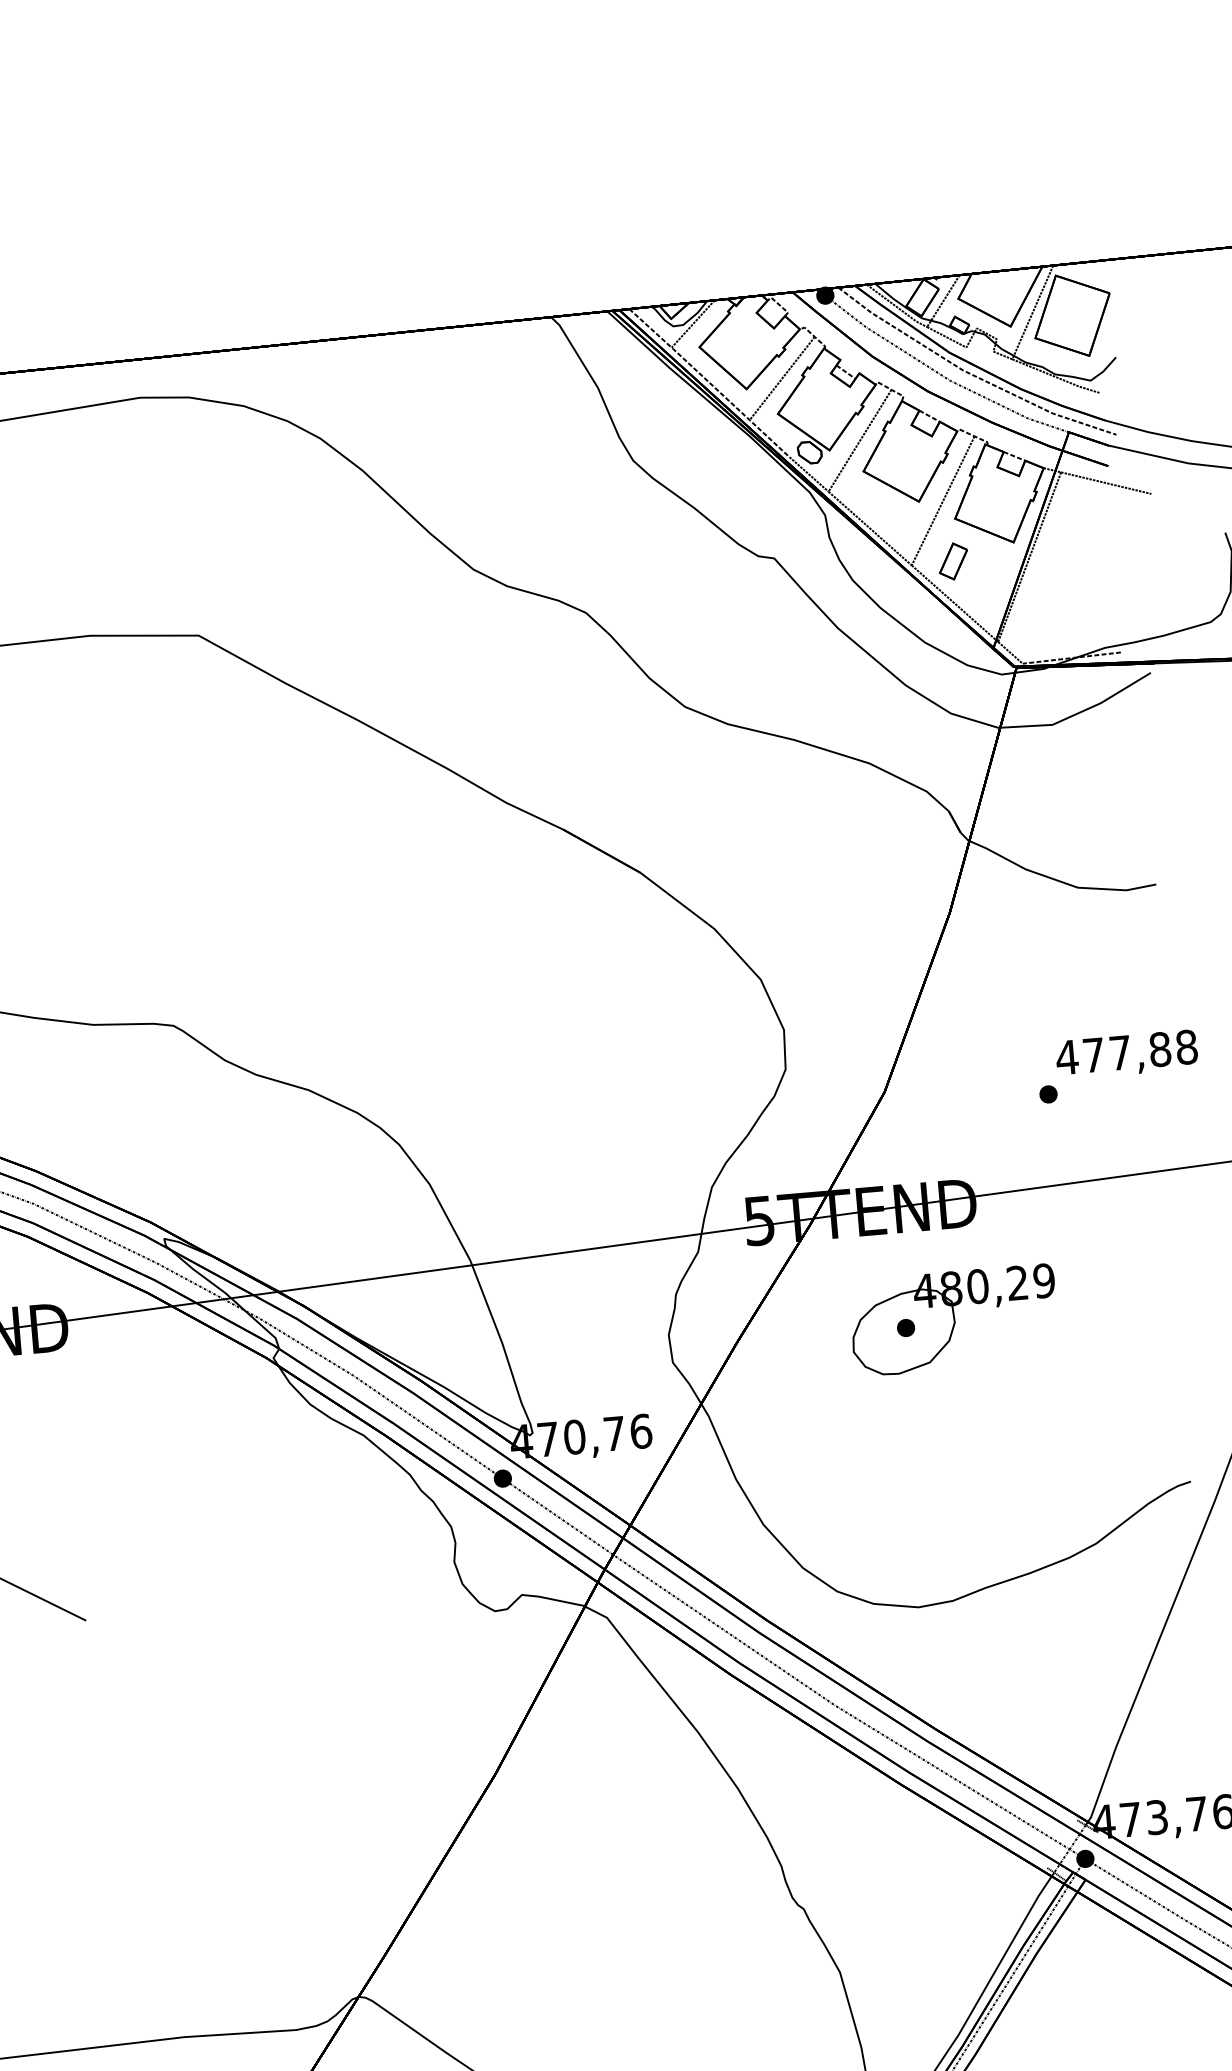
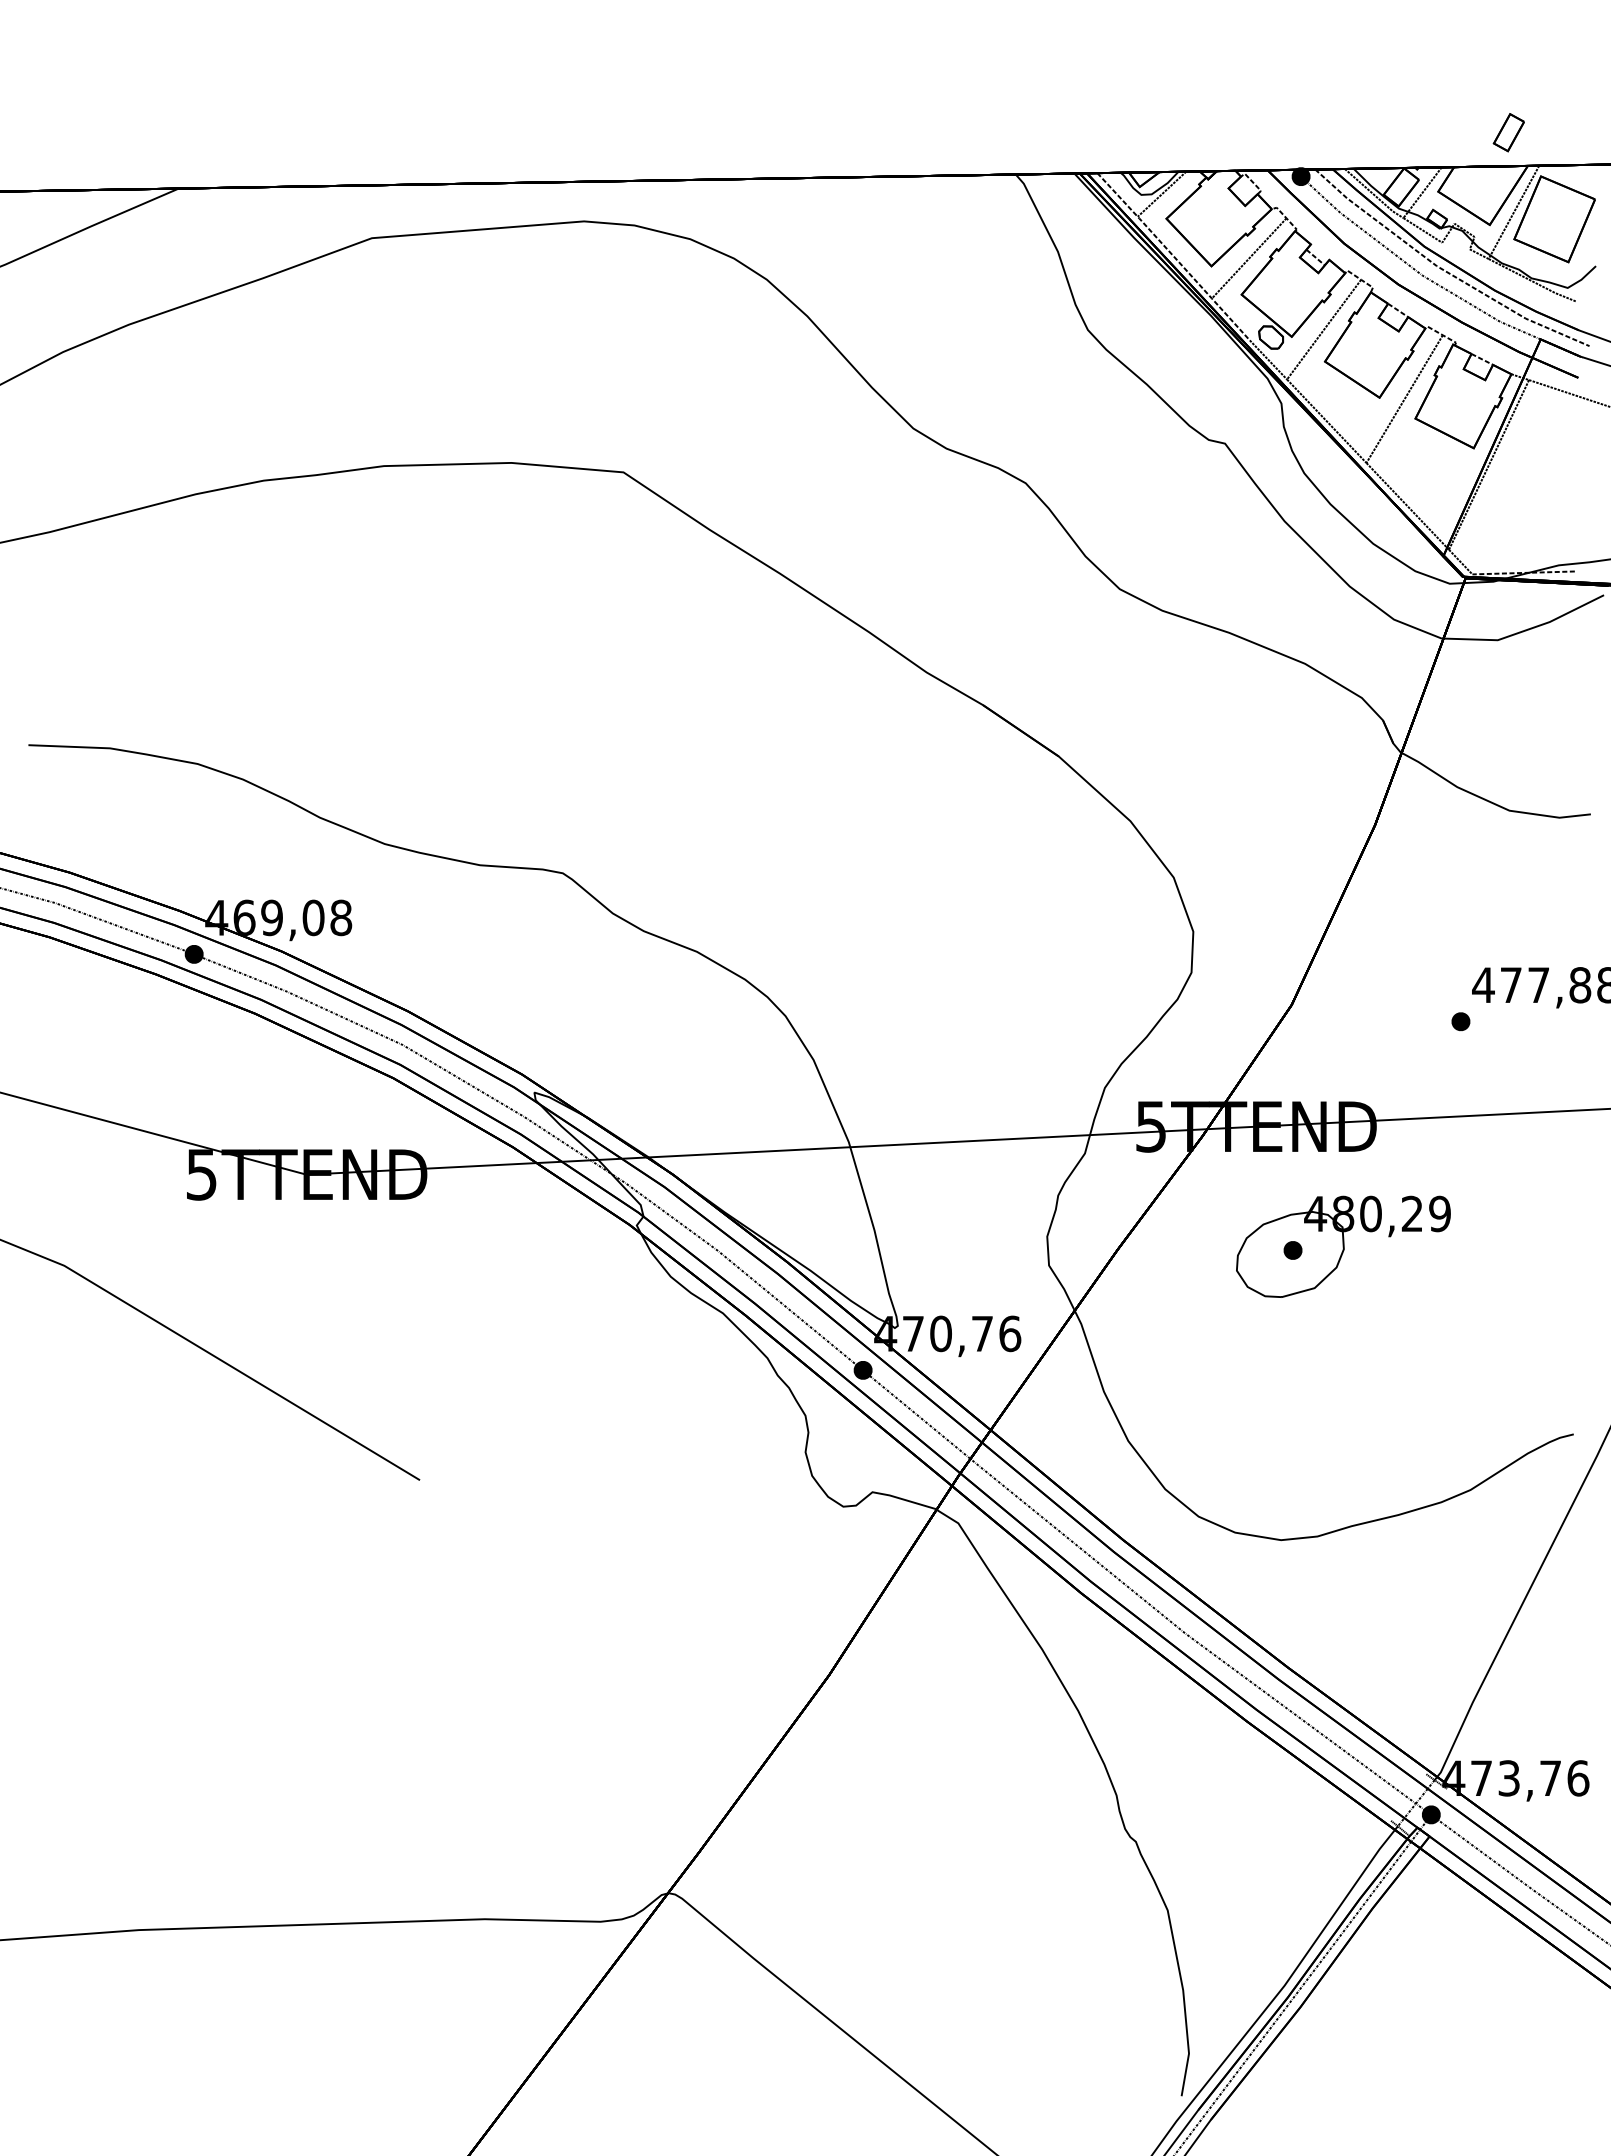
part: (953, 561) -> (1508, 132), moved

